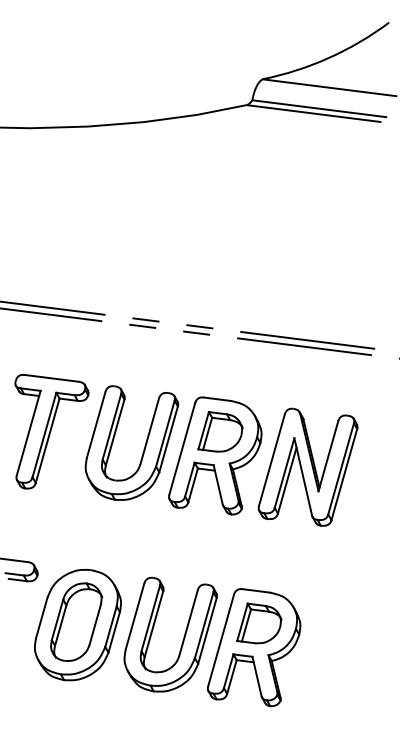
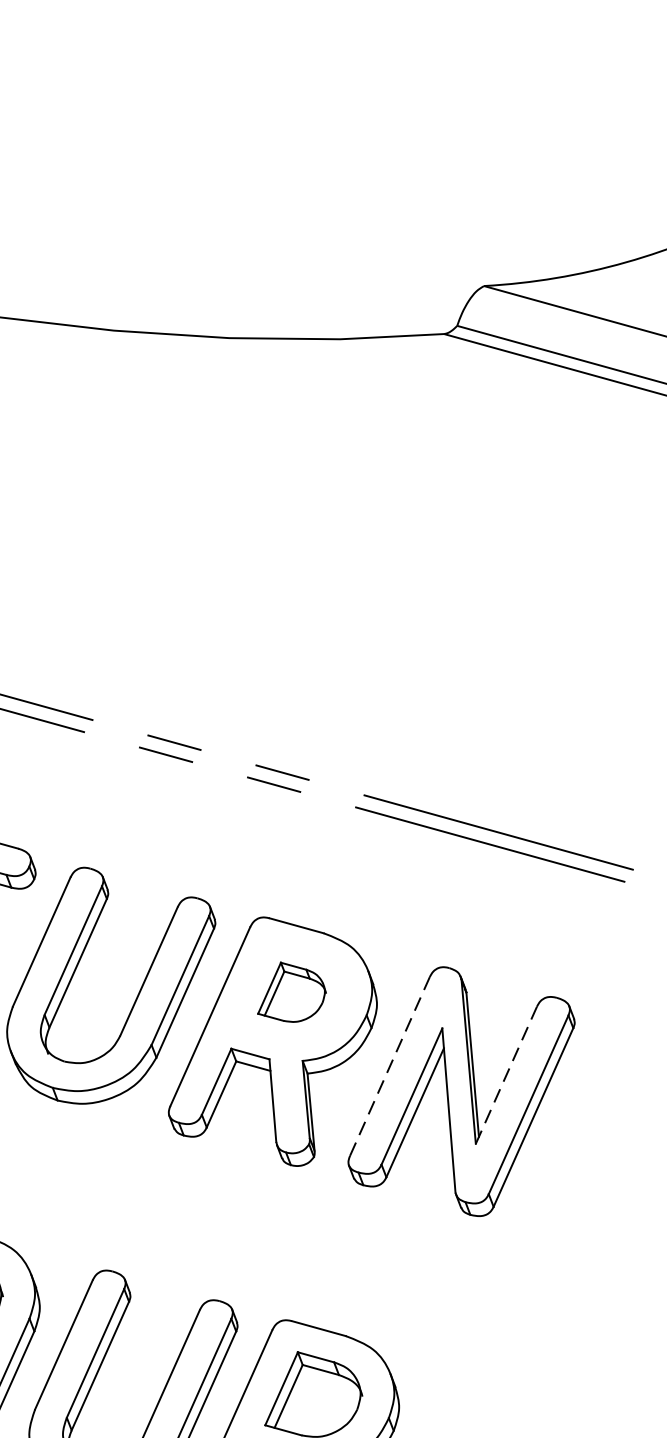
part: (220, 431) -> (293, 992), size x0.7
line: (328, 455) -> (506, 1073), solid -> dashed
line: (272, 459) -> (391, 1065), solid -> dashed

